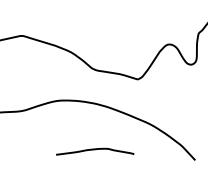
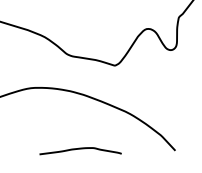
curve: (95, 150) -> (80, 149), moved

